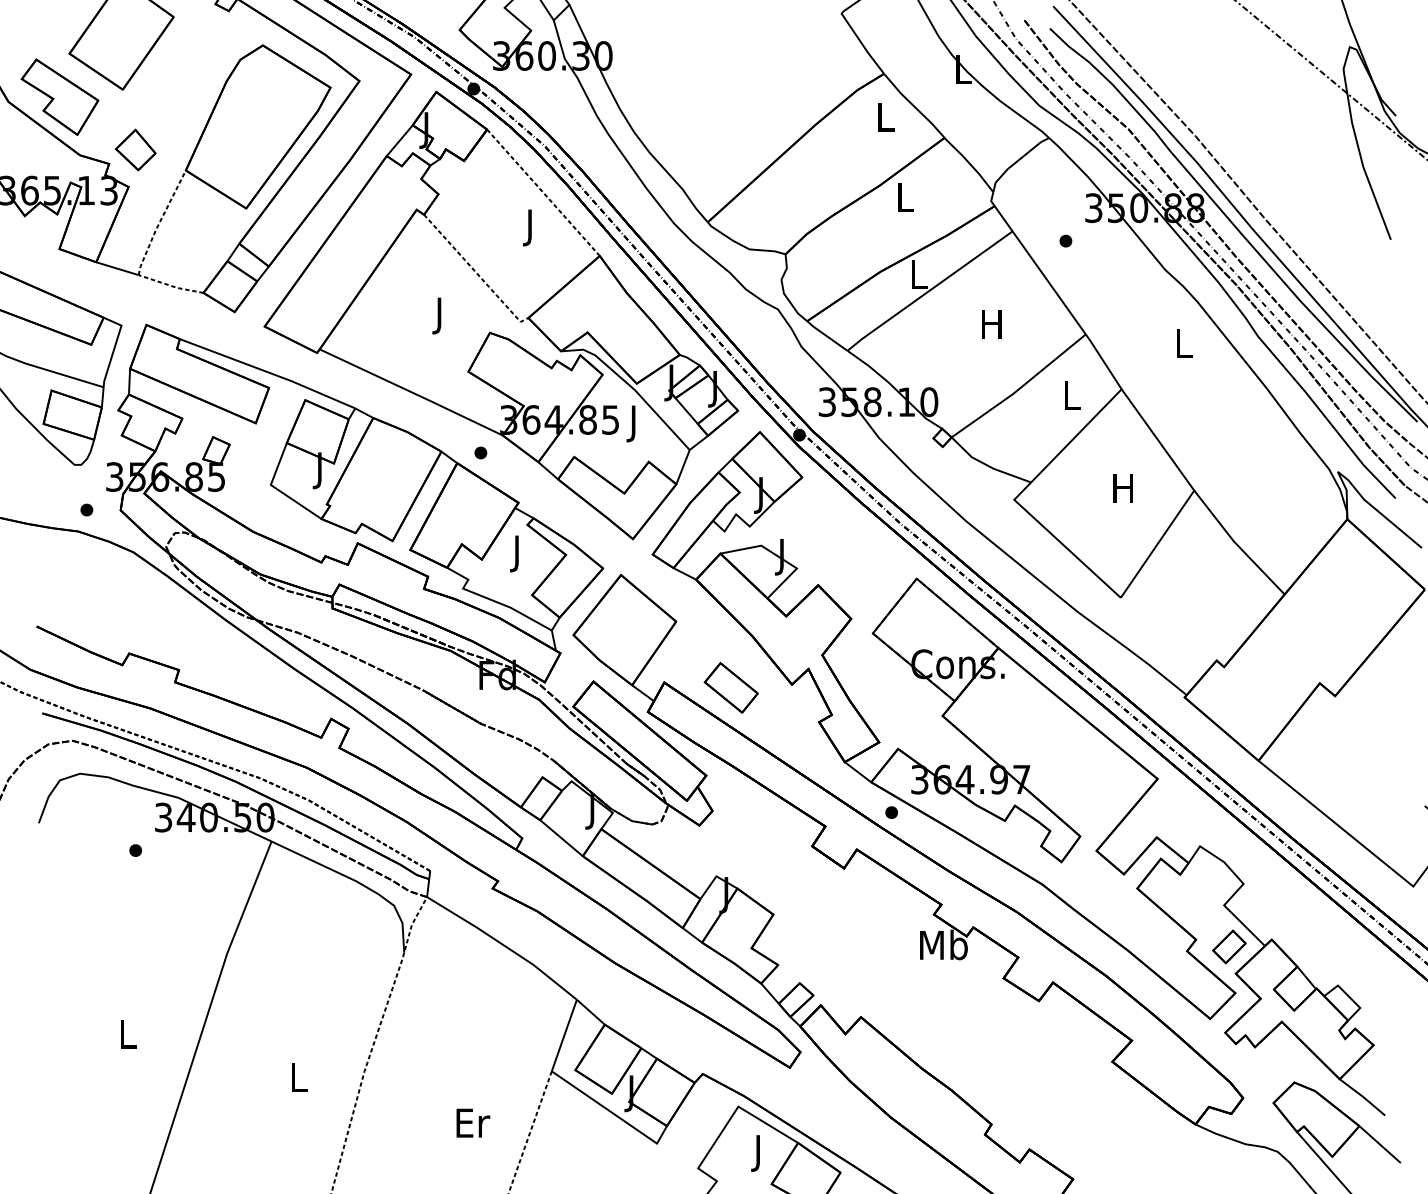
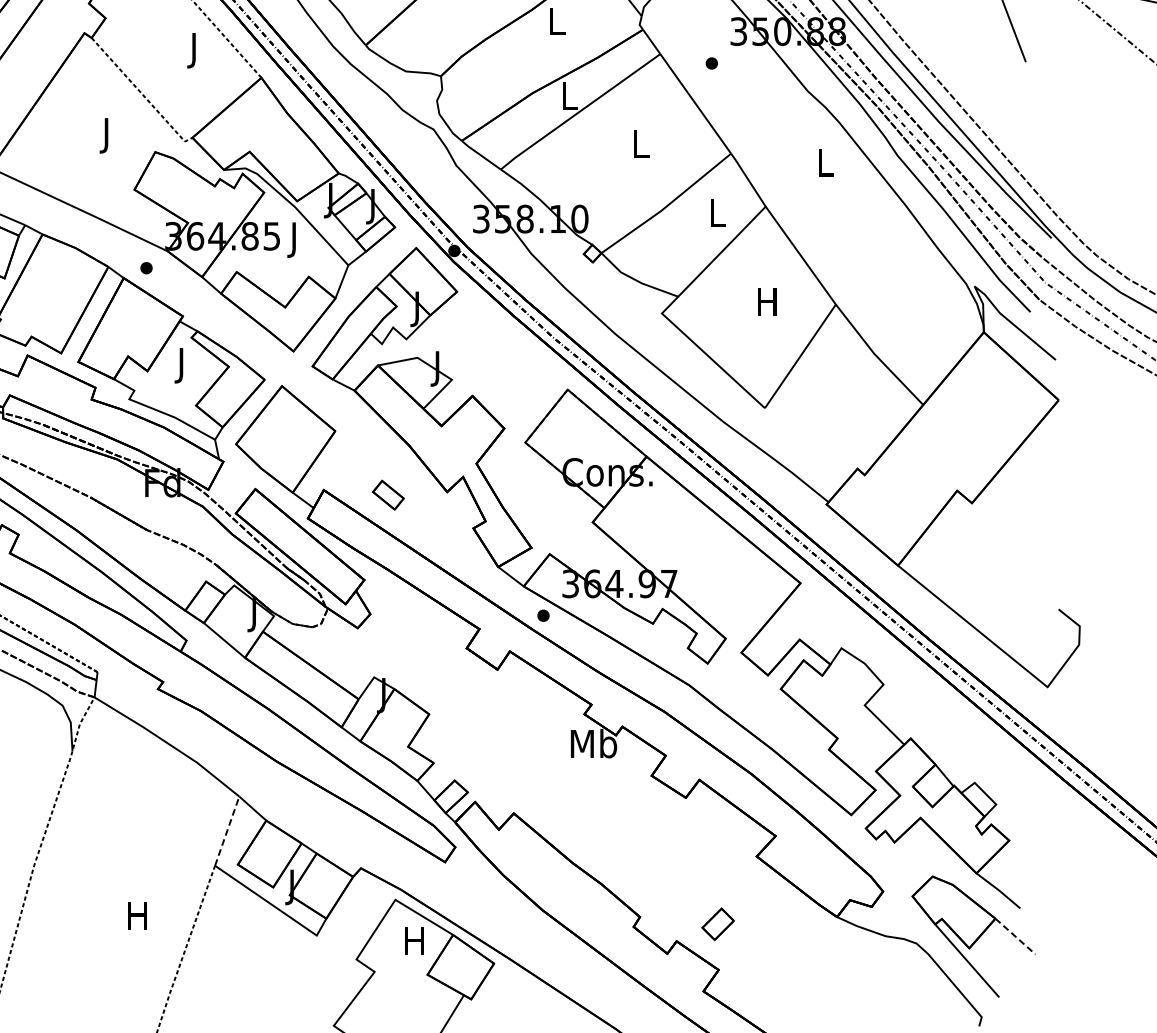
text: (991, 324) -> (639, 144), H -> L
part: (730, 687) -> (387, 494), size x0.6
part: (1229, 946) -> (718, 923), moved
line: (564, 1035) -> (227, 831), solid -> dashed
text: (473, 1122) -> (139, 915), Er -> H
line: (1380, 1144) -> (1015, 936), solid -> dashed
text: (757, 1153) -> (413, 945), J -> H

